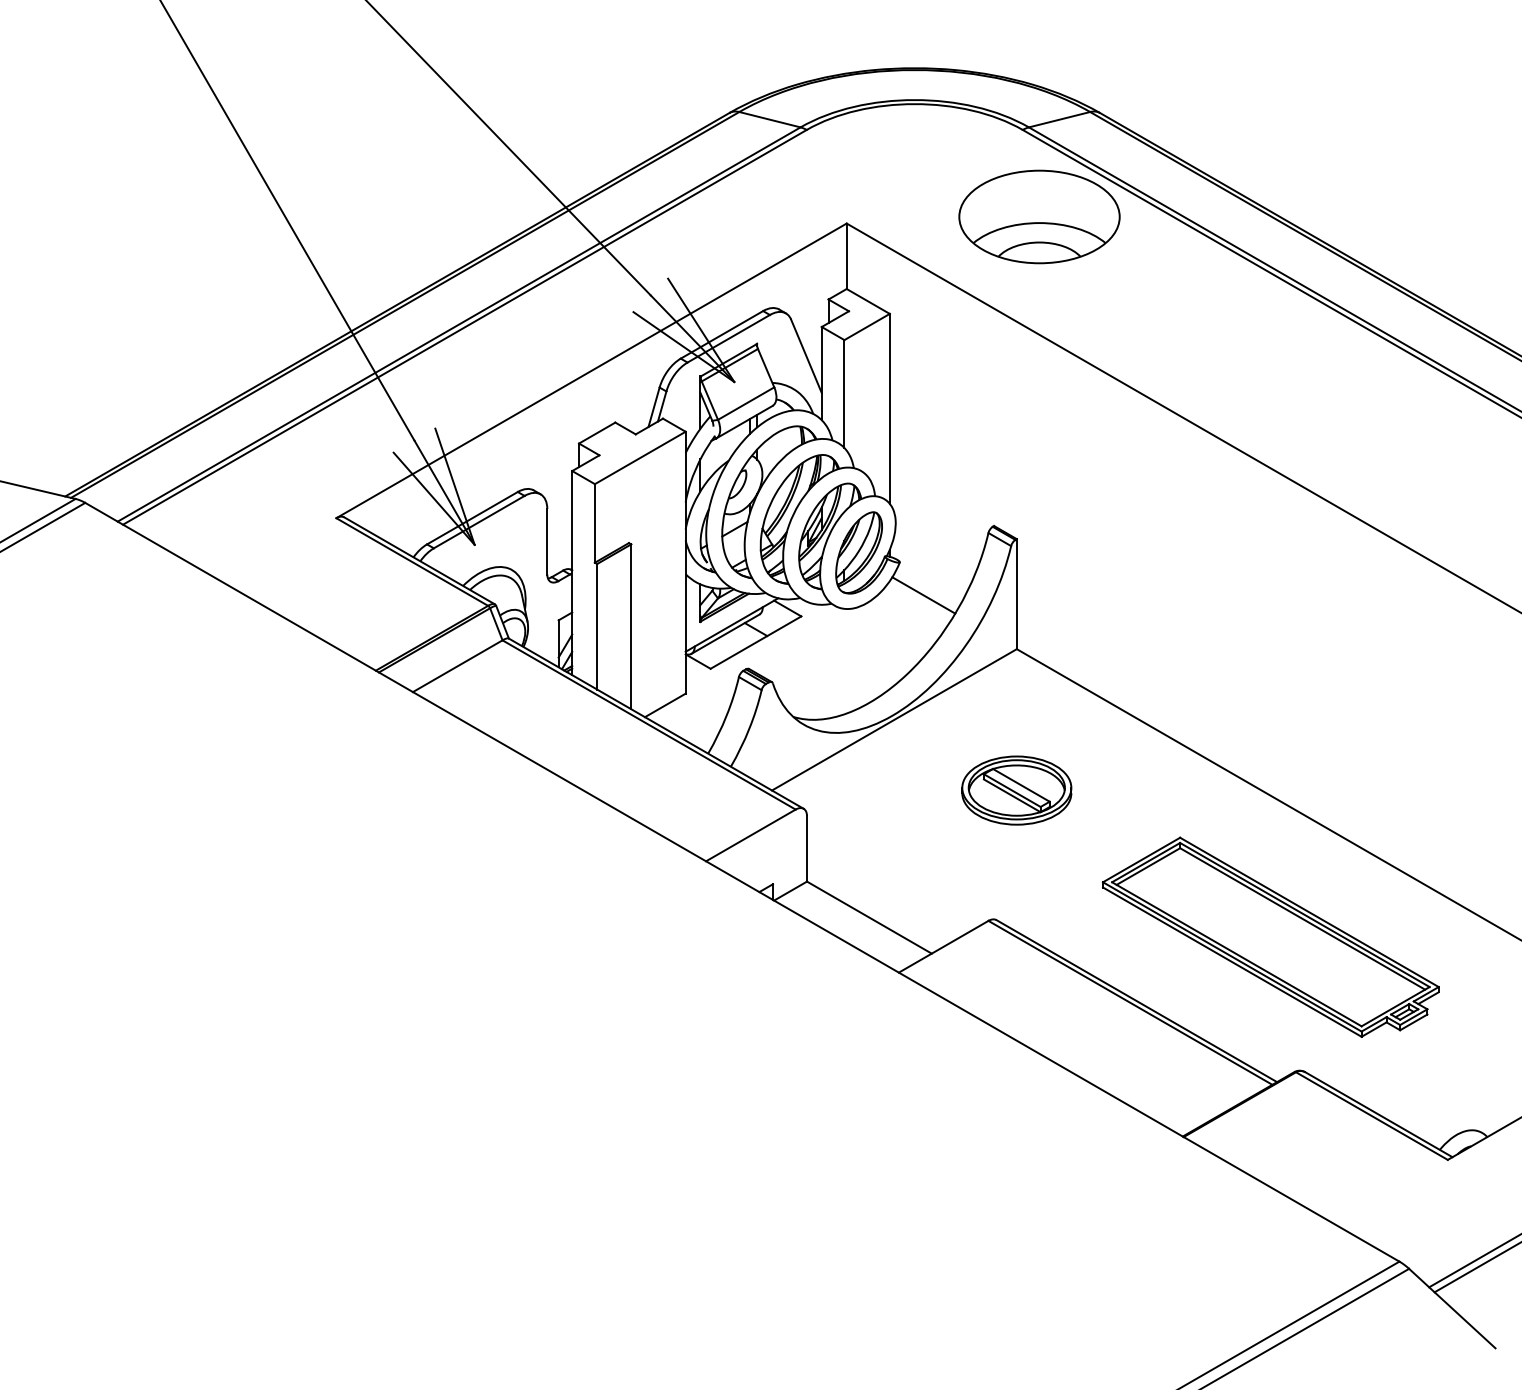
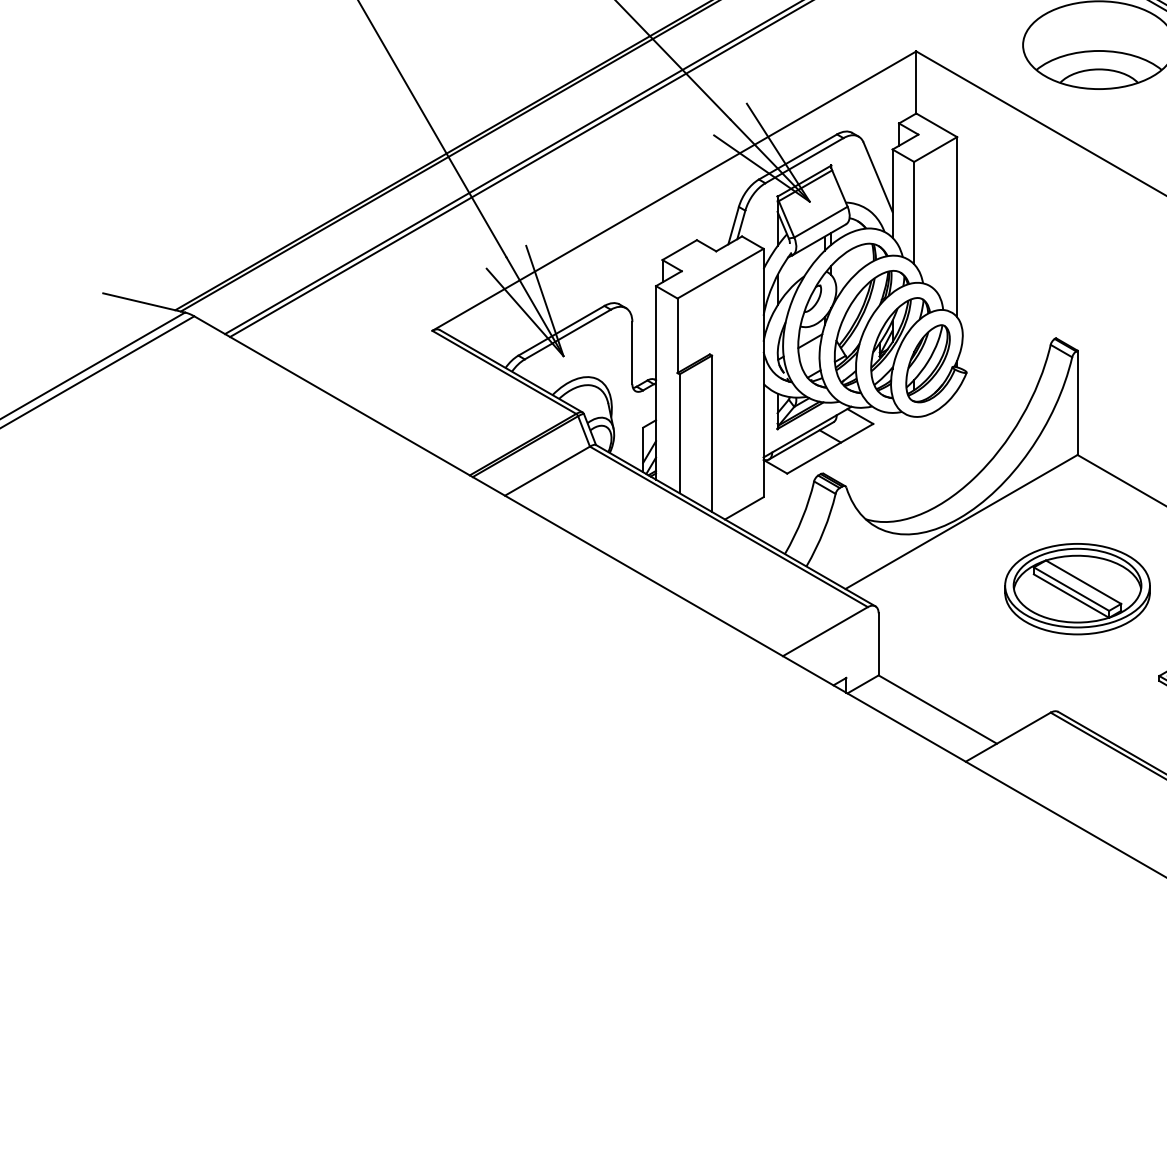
line: (923, 595) -> (989, 404), removed
part: (1016, 790) -> (1077, 589), size x1.4

